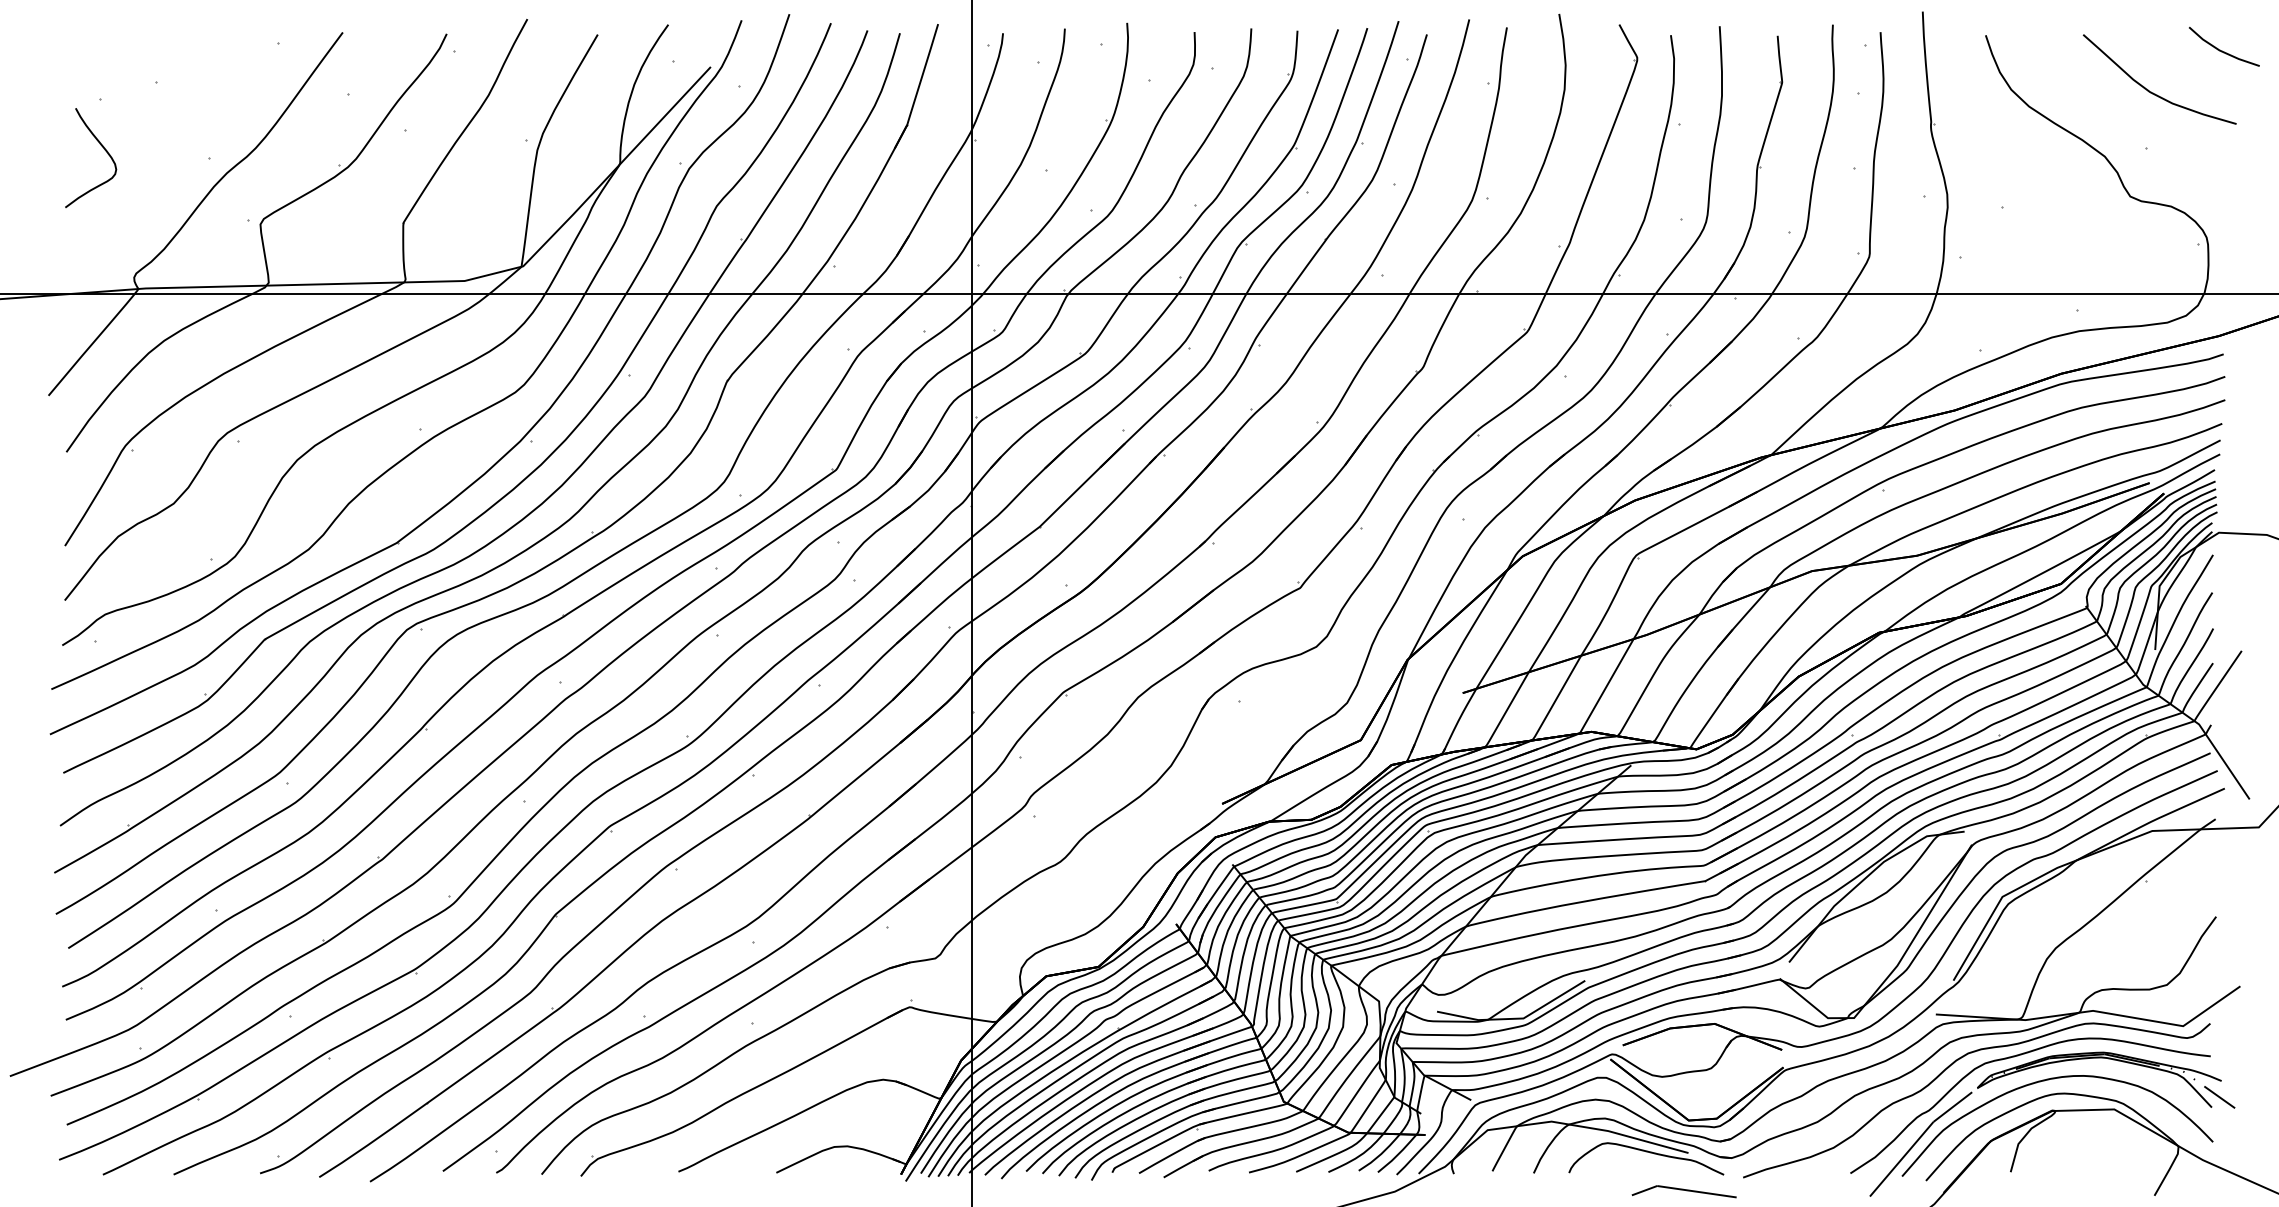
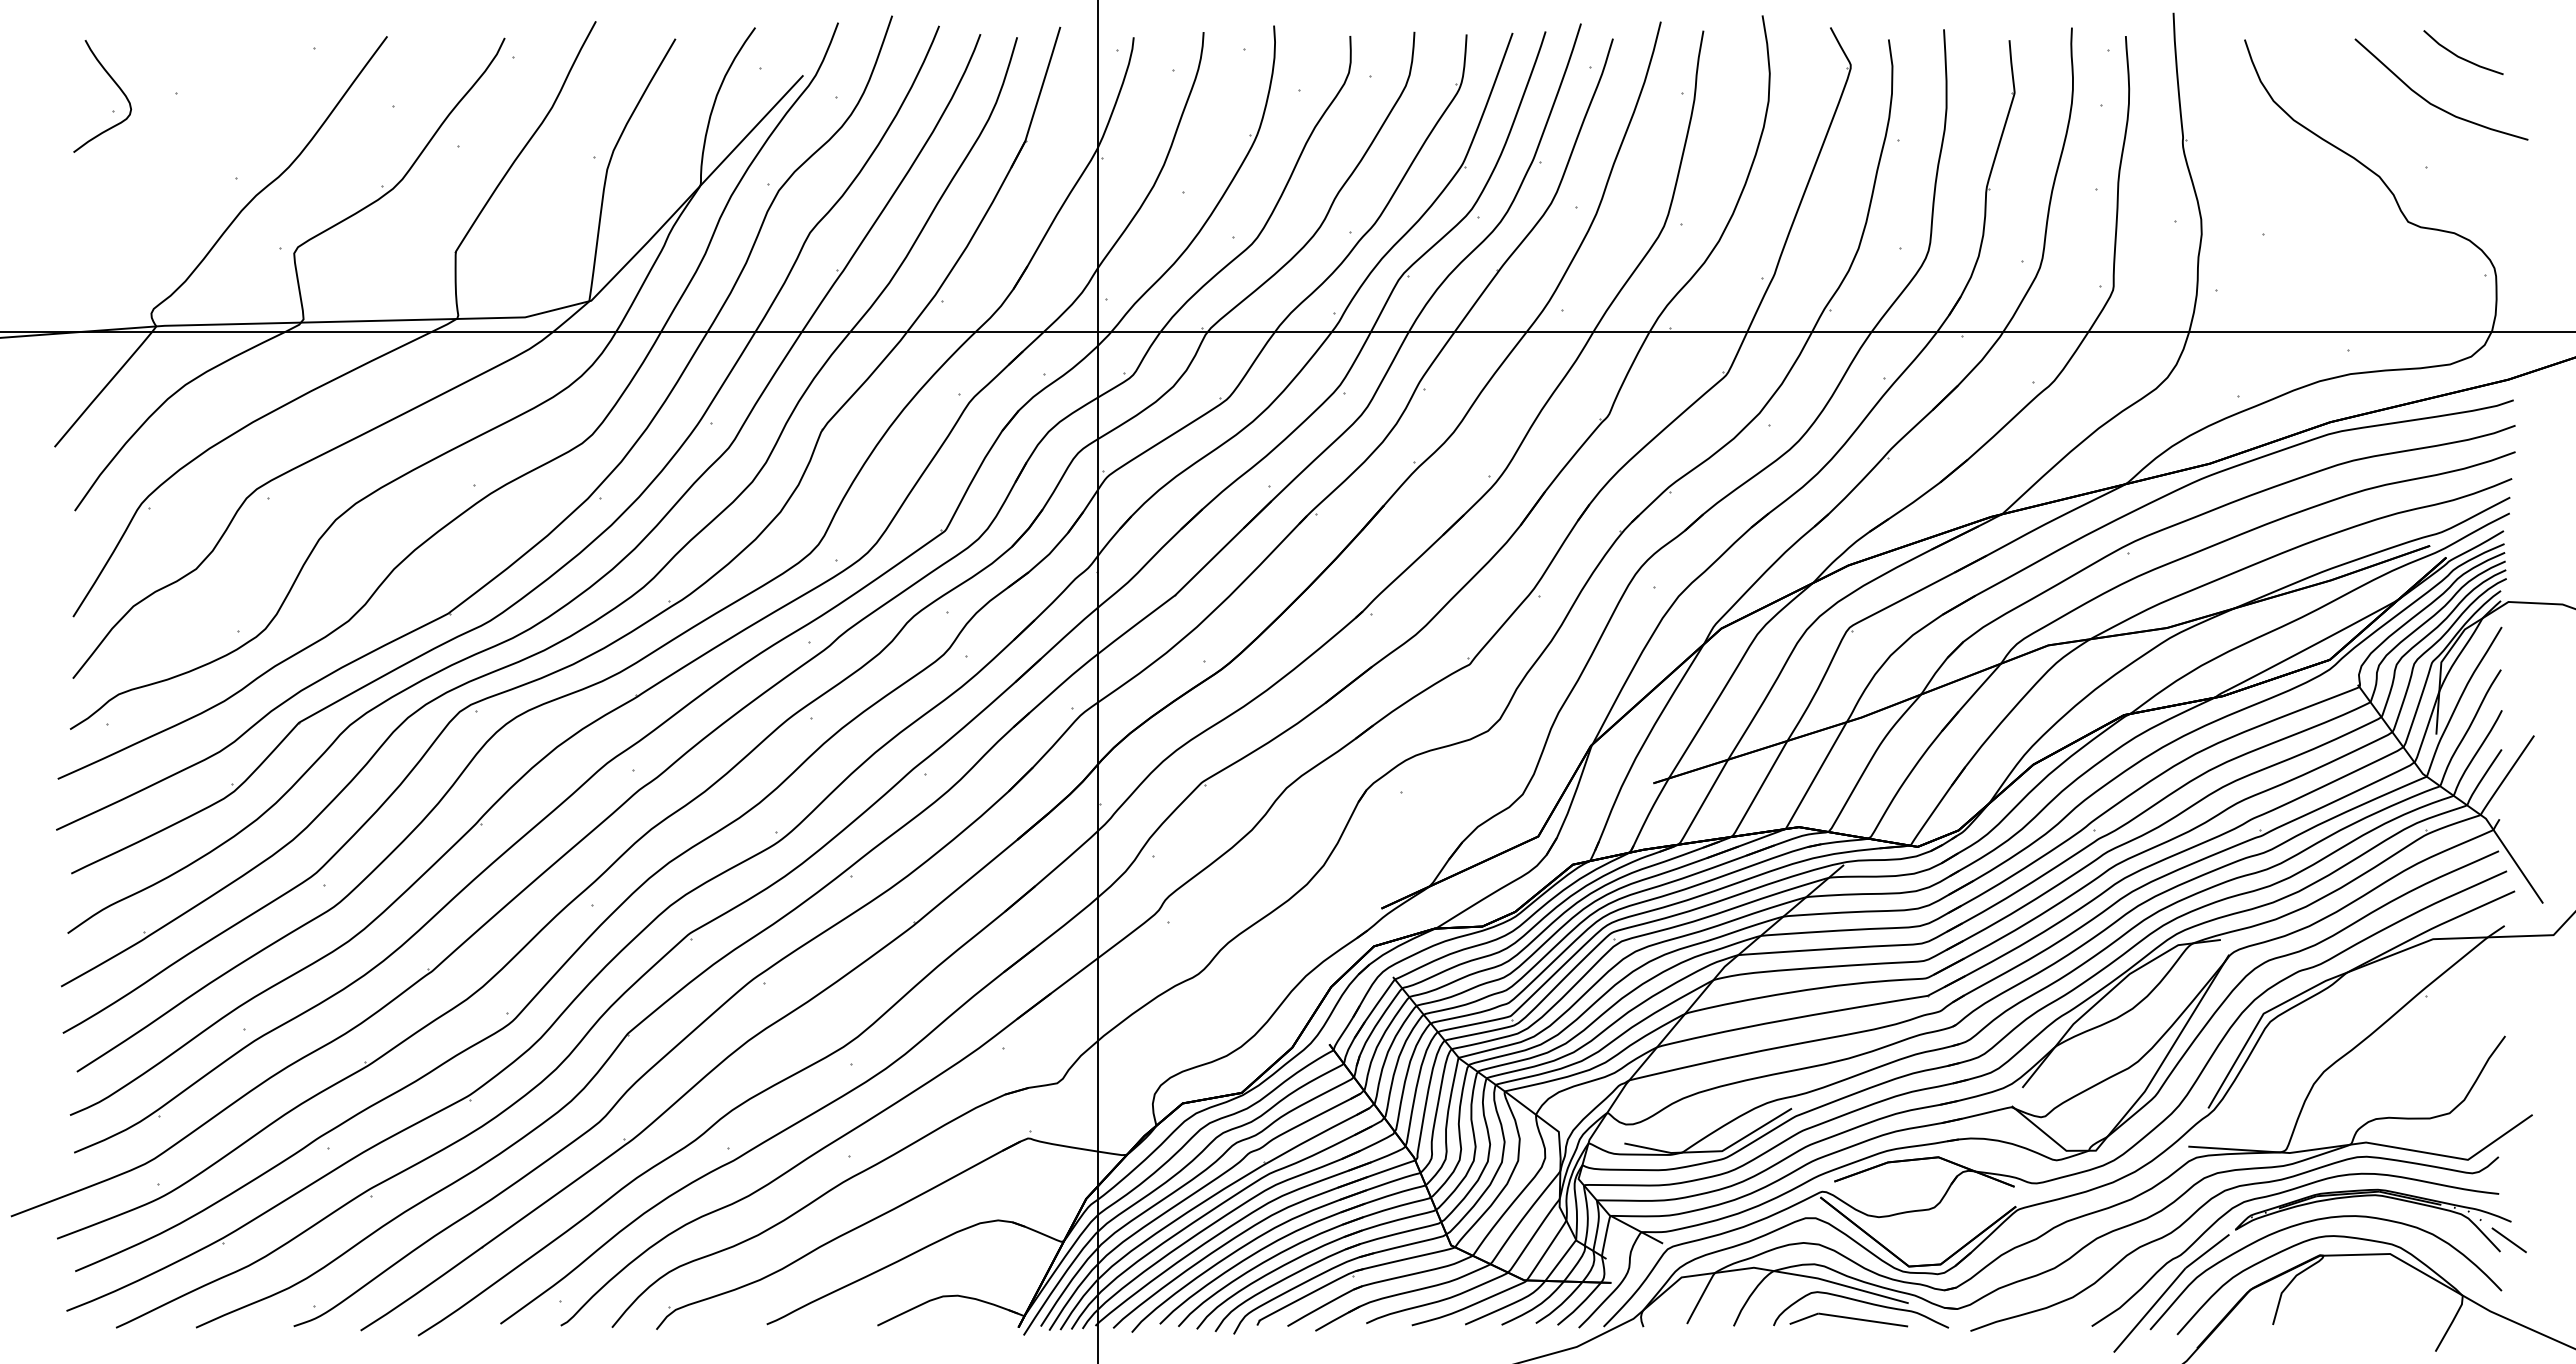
line: (2221, 50) -> (2460, 56), moved
curve: (101, 146) -> (114, 83), moved
line: (1683, 1190) -> (1848, 1318), moved

